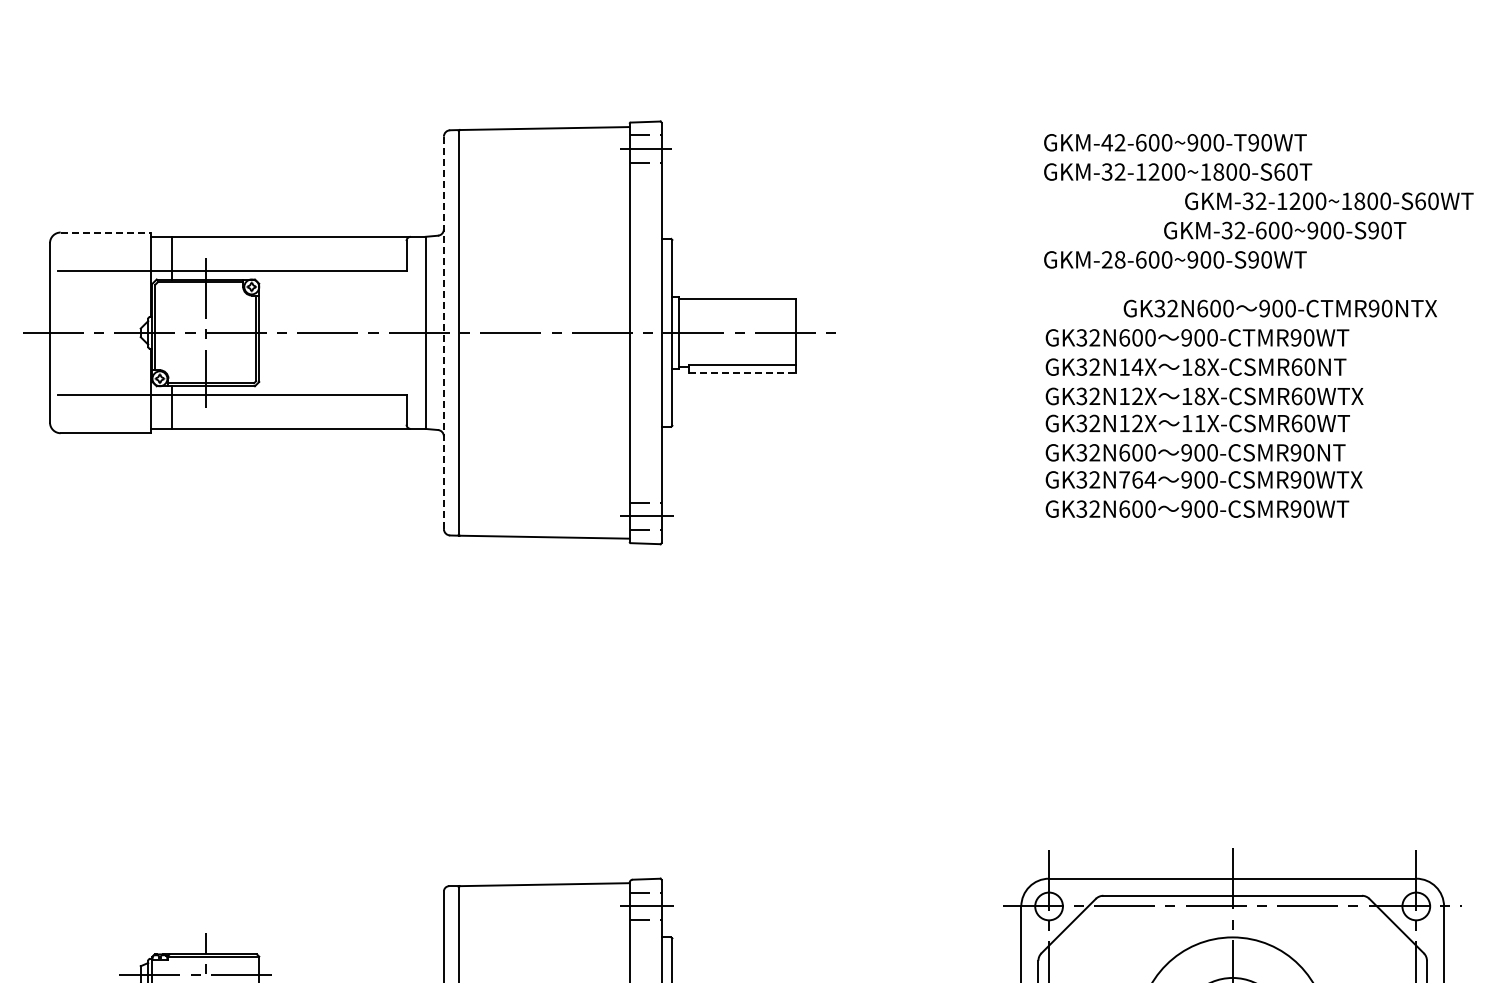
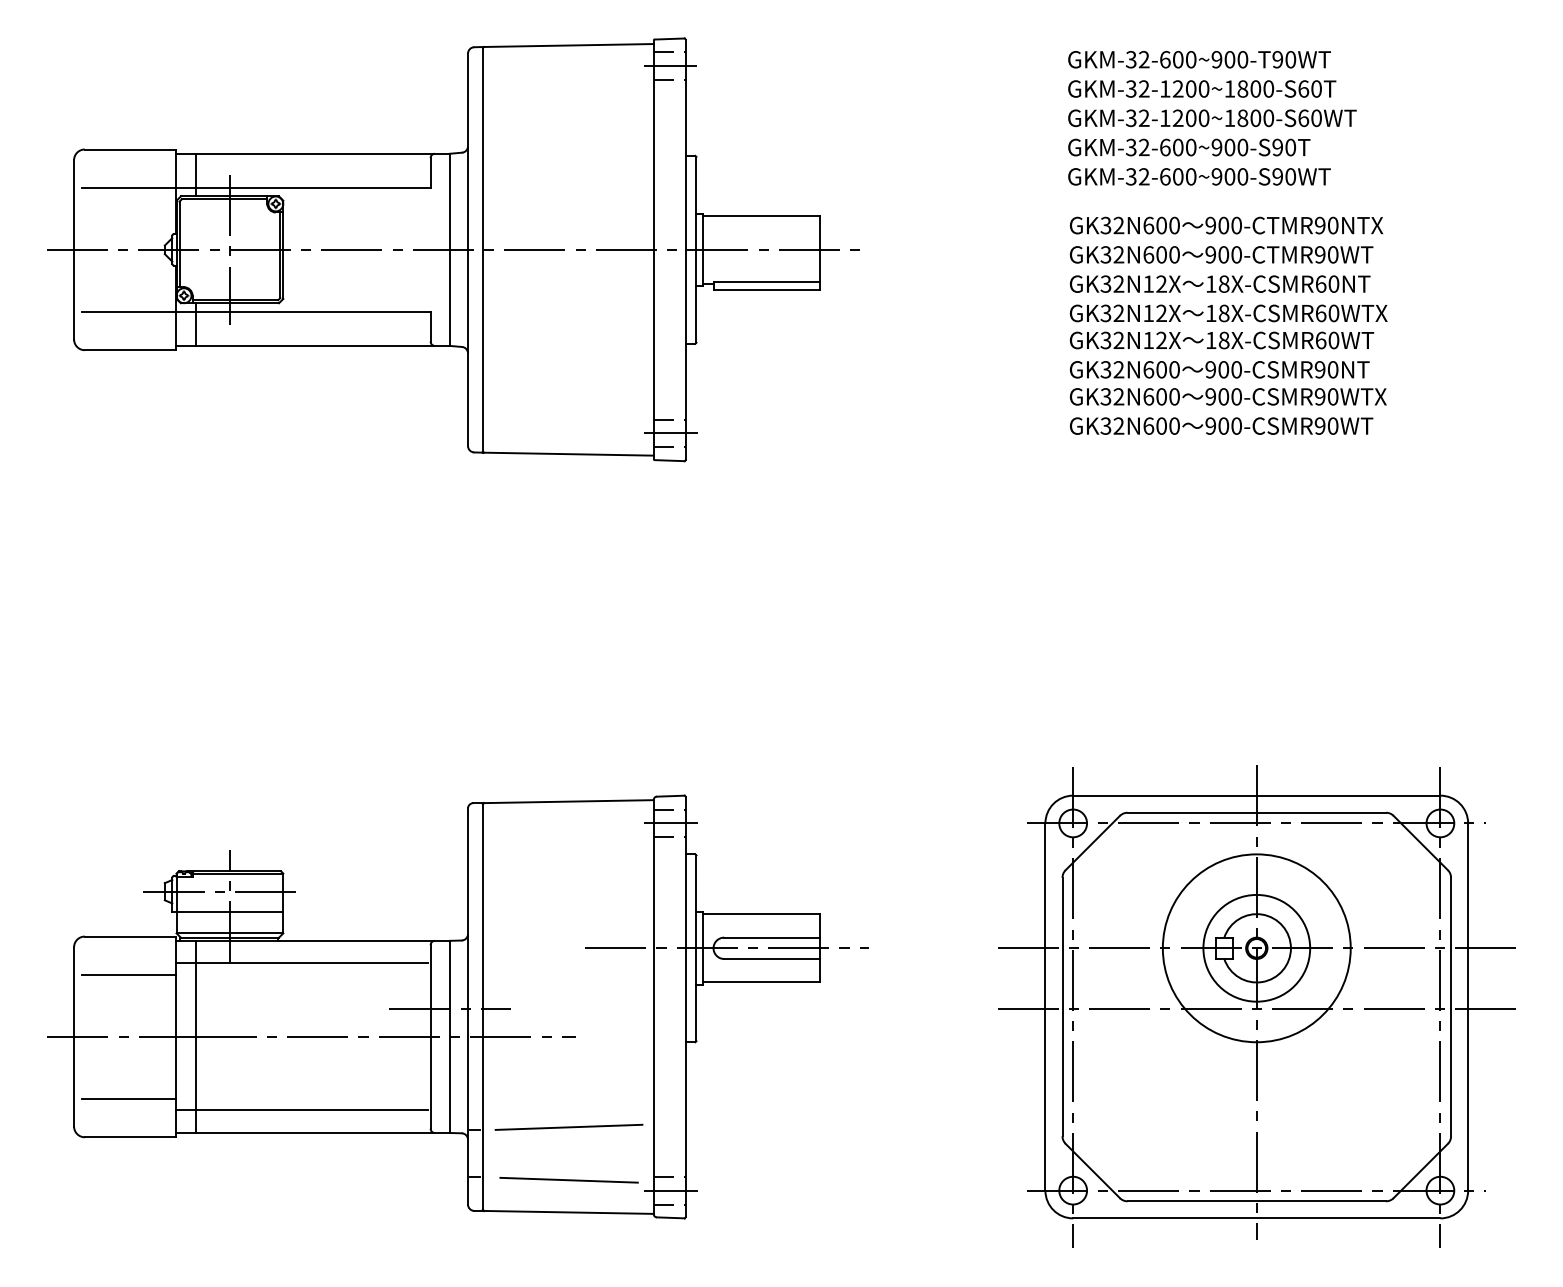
text: (1107, 142) -> (1131, 59), GKM-42-600~900-T90WT -> GKM-32-600~900-T90WT
text: (1329, 201) -> (1212, 118), moved
text: (1285, 230) -> (1189, 147), moved
line: (106, 232) -> (130, 149), dashed -> solid
text: (1113, 259) -> (1137, 176), GKM-28-600~900-S90WT -> GKM-32-600~900-S90WT
text: (1280, 308) -> (1226, 225), moved
line: (444, 332) -> (468, 249), dashed -> solid
text: (1137, 366) -> (1161, 283), GK32N14X -> GK32N12X
line: (743, 373) -> (767, 290), dashed -> solid
text: (1199, 423) -> (1223, 340), 11X-CSMR60WT -> 18X-CSMR60WT
text: (1137, 479) -> (1161, 396), GK32N764 -> GK32N600

